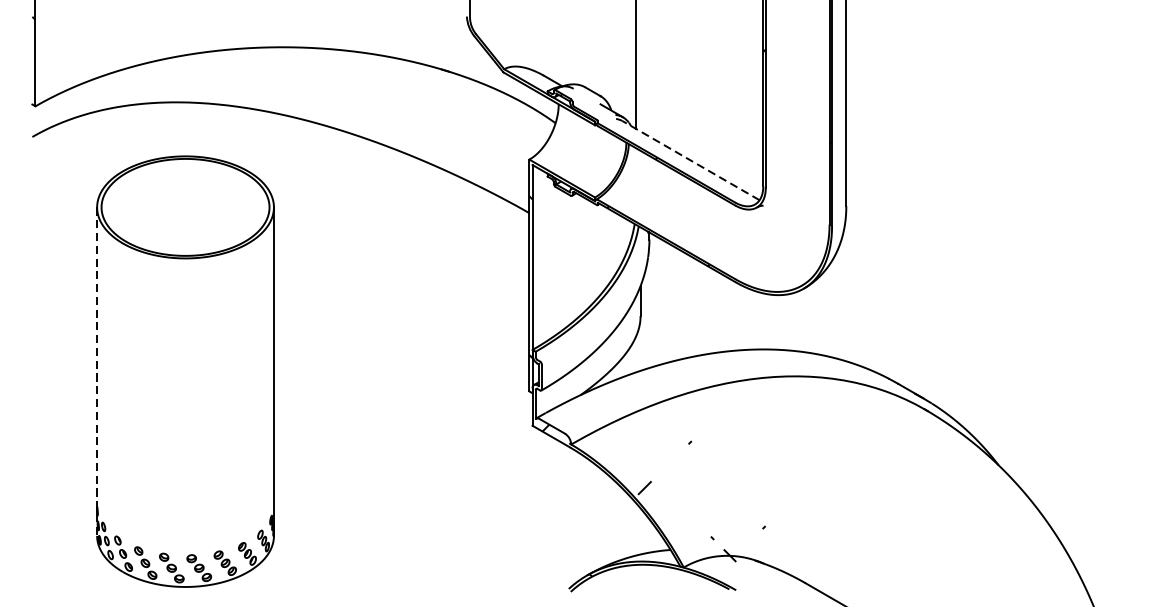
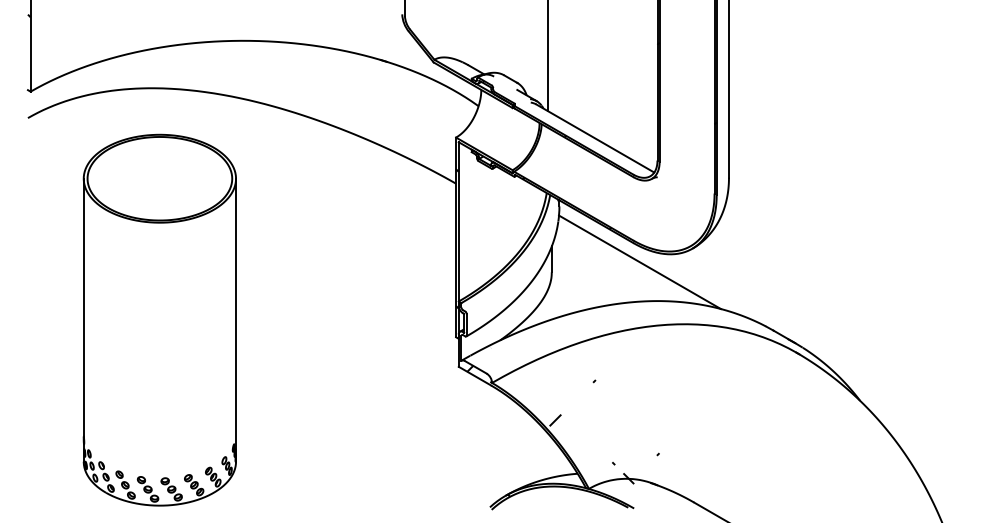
line: (690, 160) -> (594, 138), dashed -> solid
line: (742, 304) -> (639, 262), added
line: (96, 372) -> (83, 320), dashed -> solid

